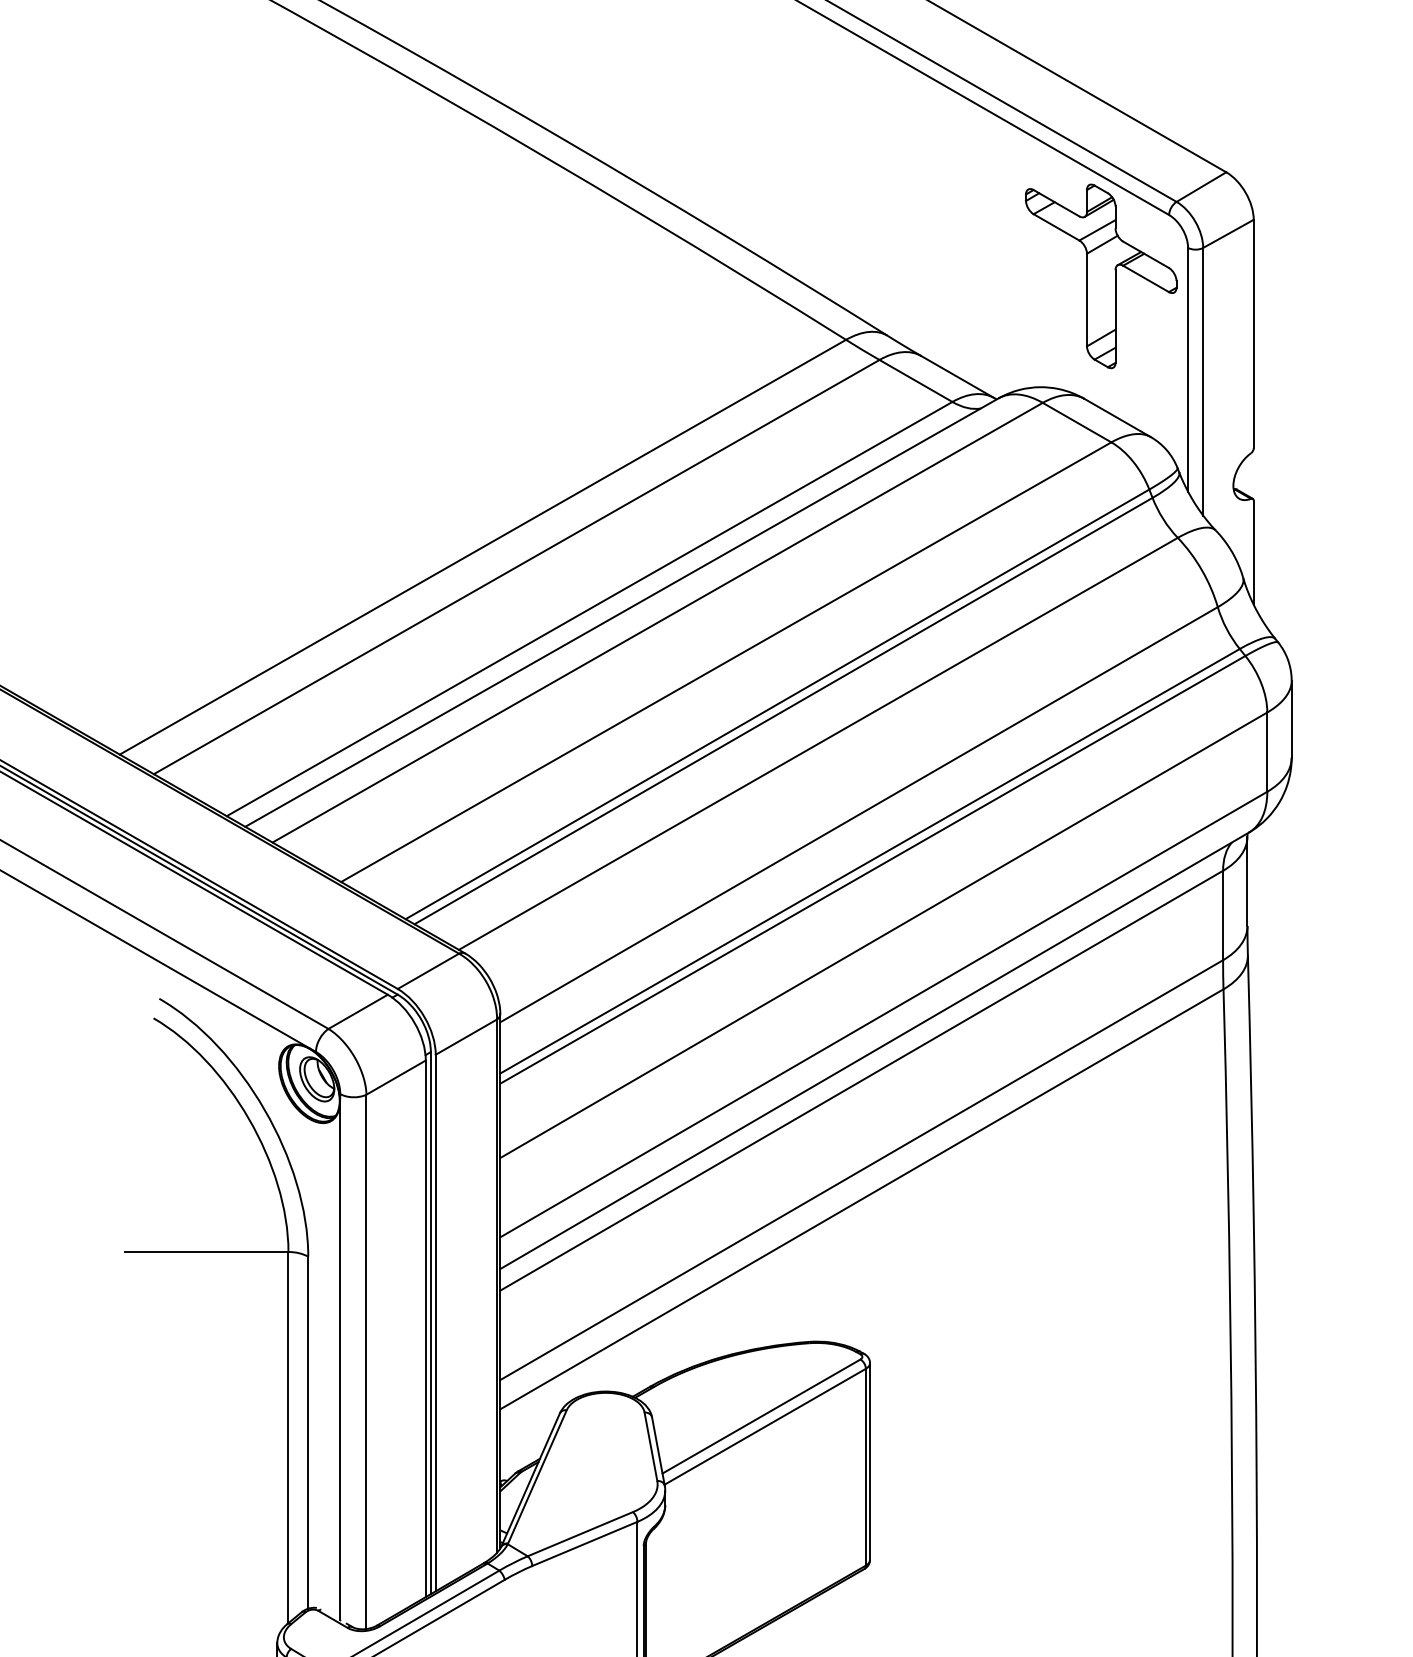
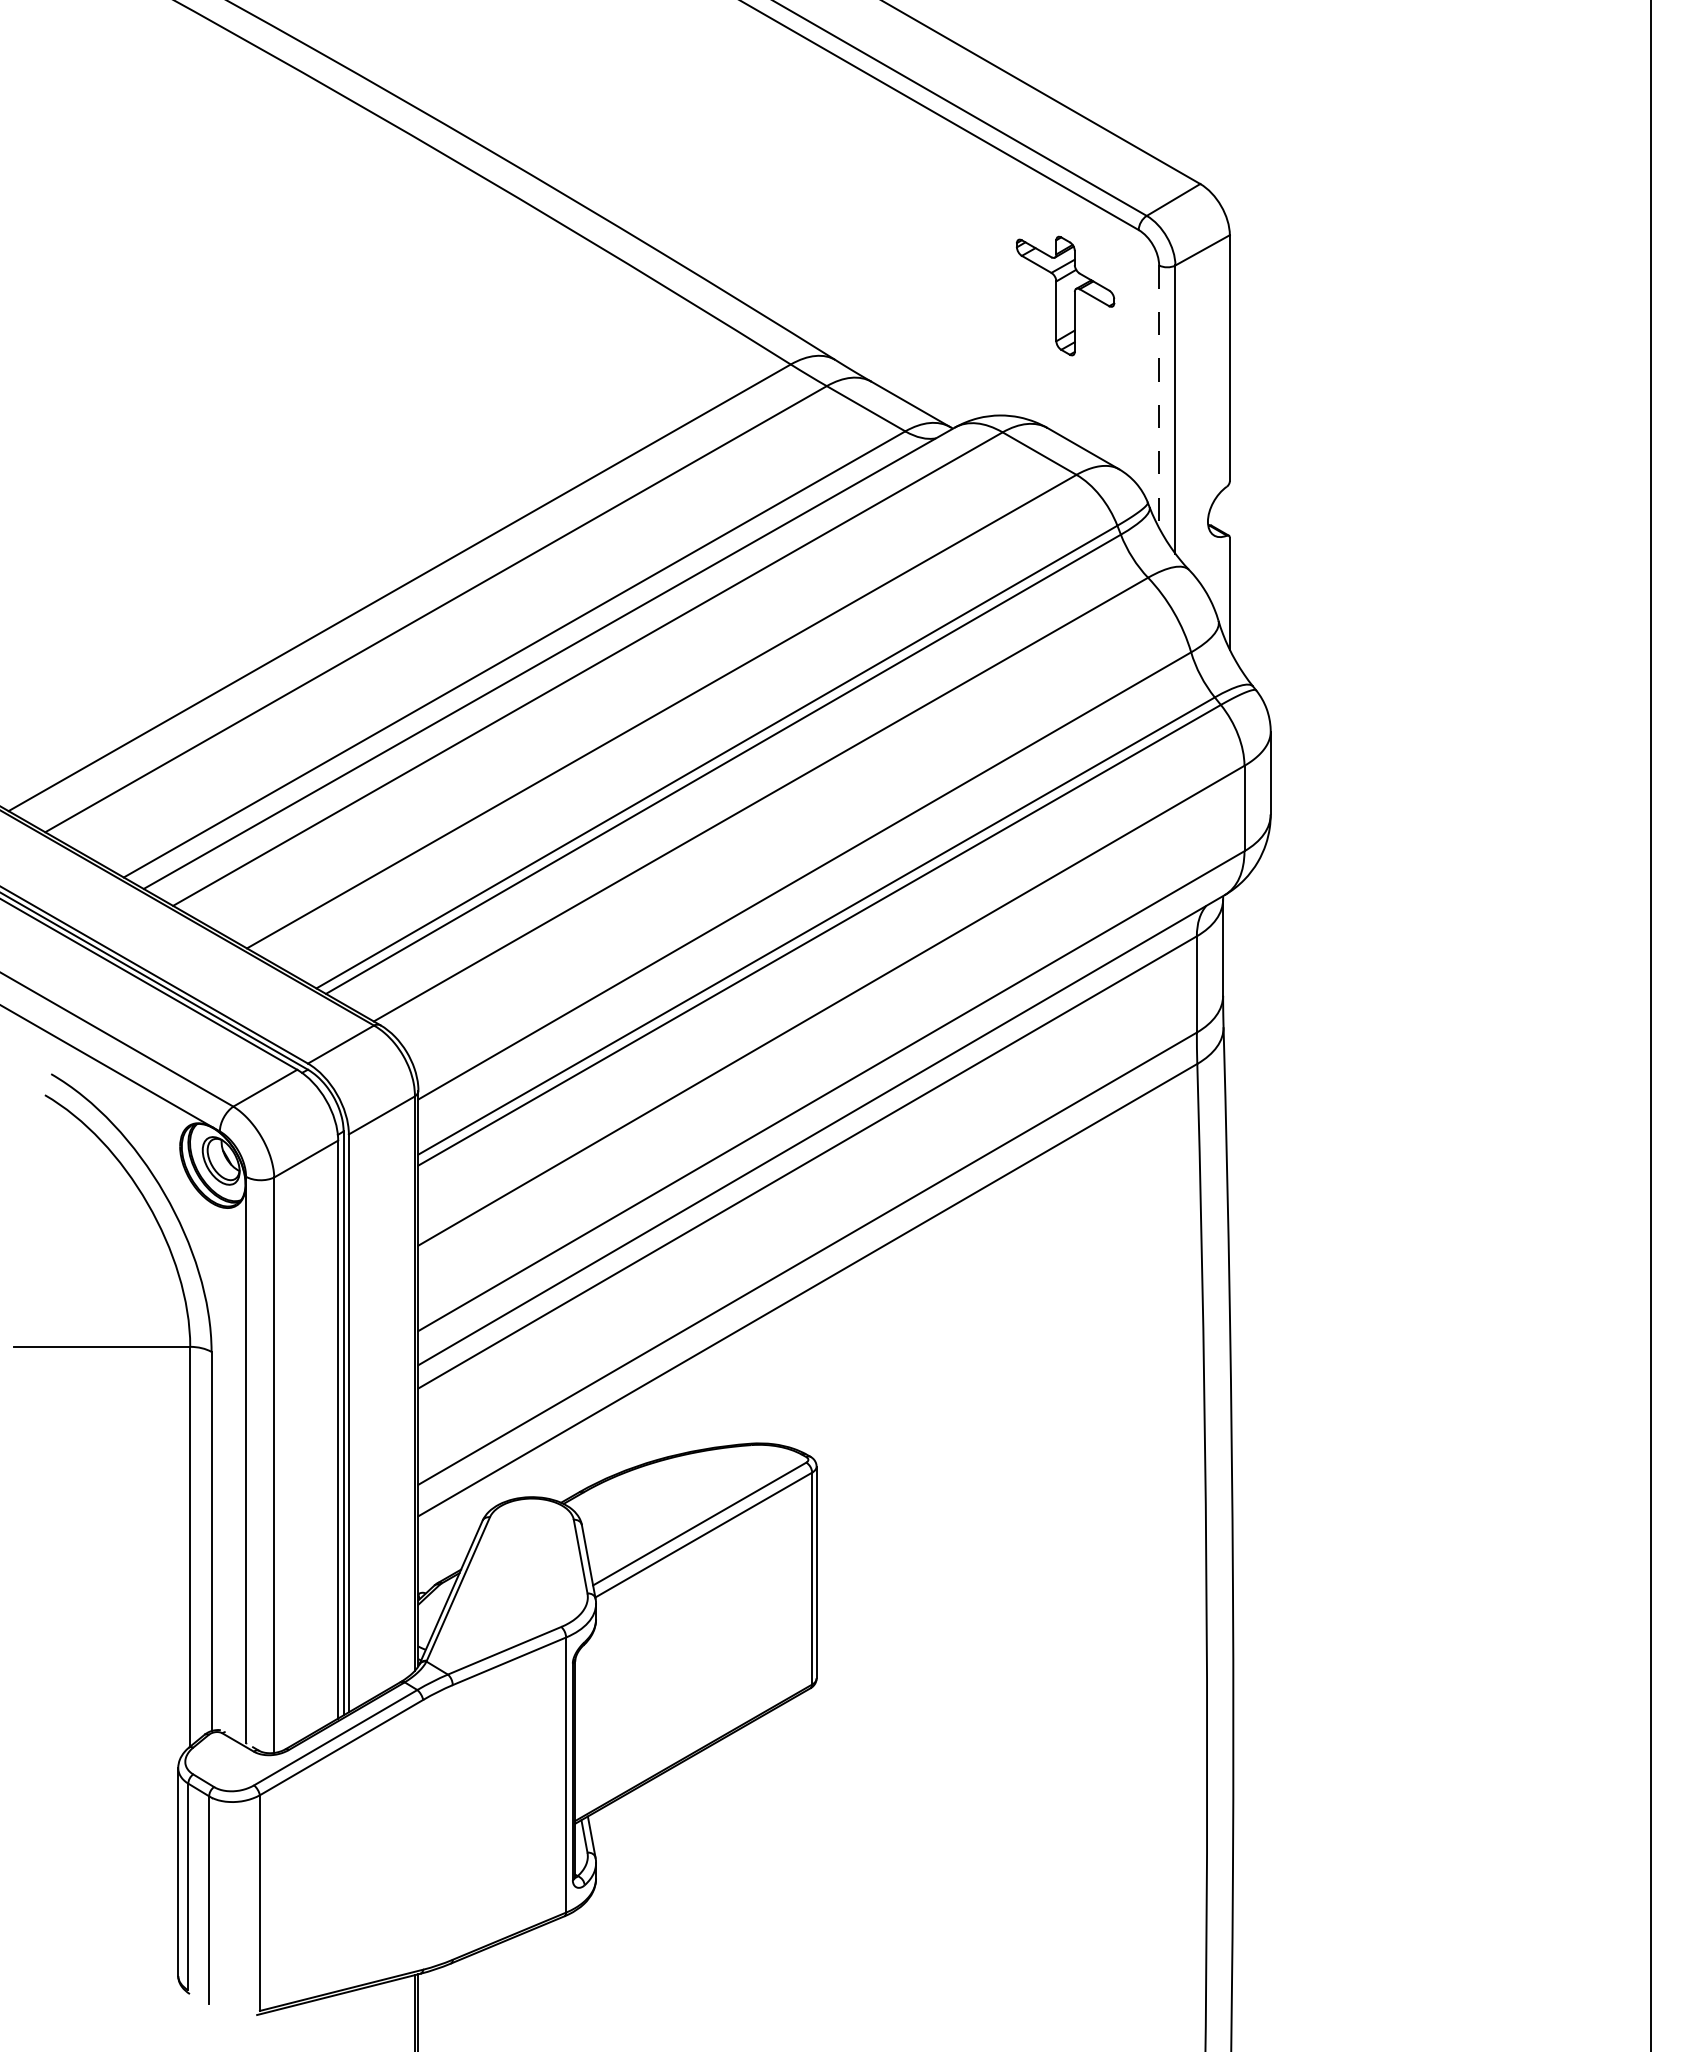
part: (1101, 275) -> (1065, 295), size x0.6
line: (1188, 370) -> (1159, 397), solid -> dashed

